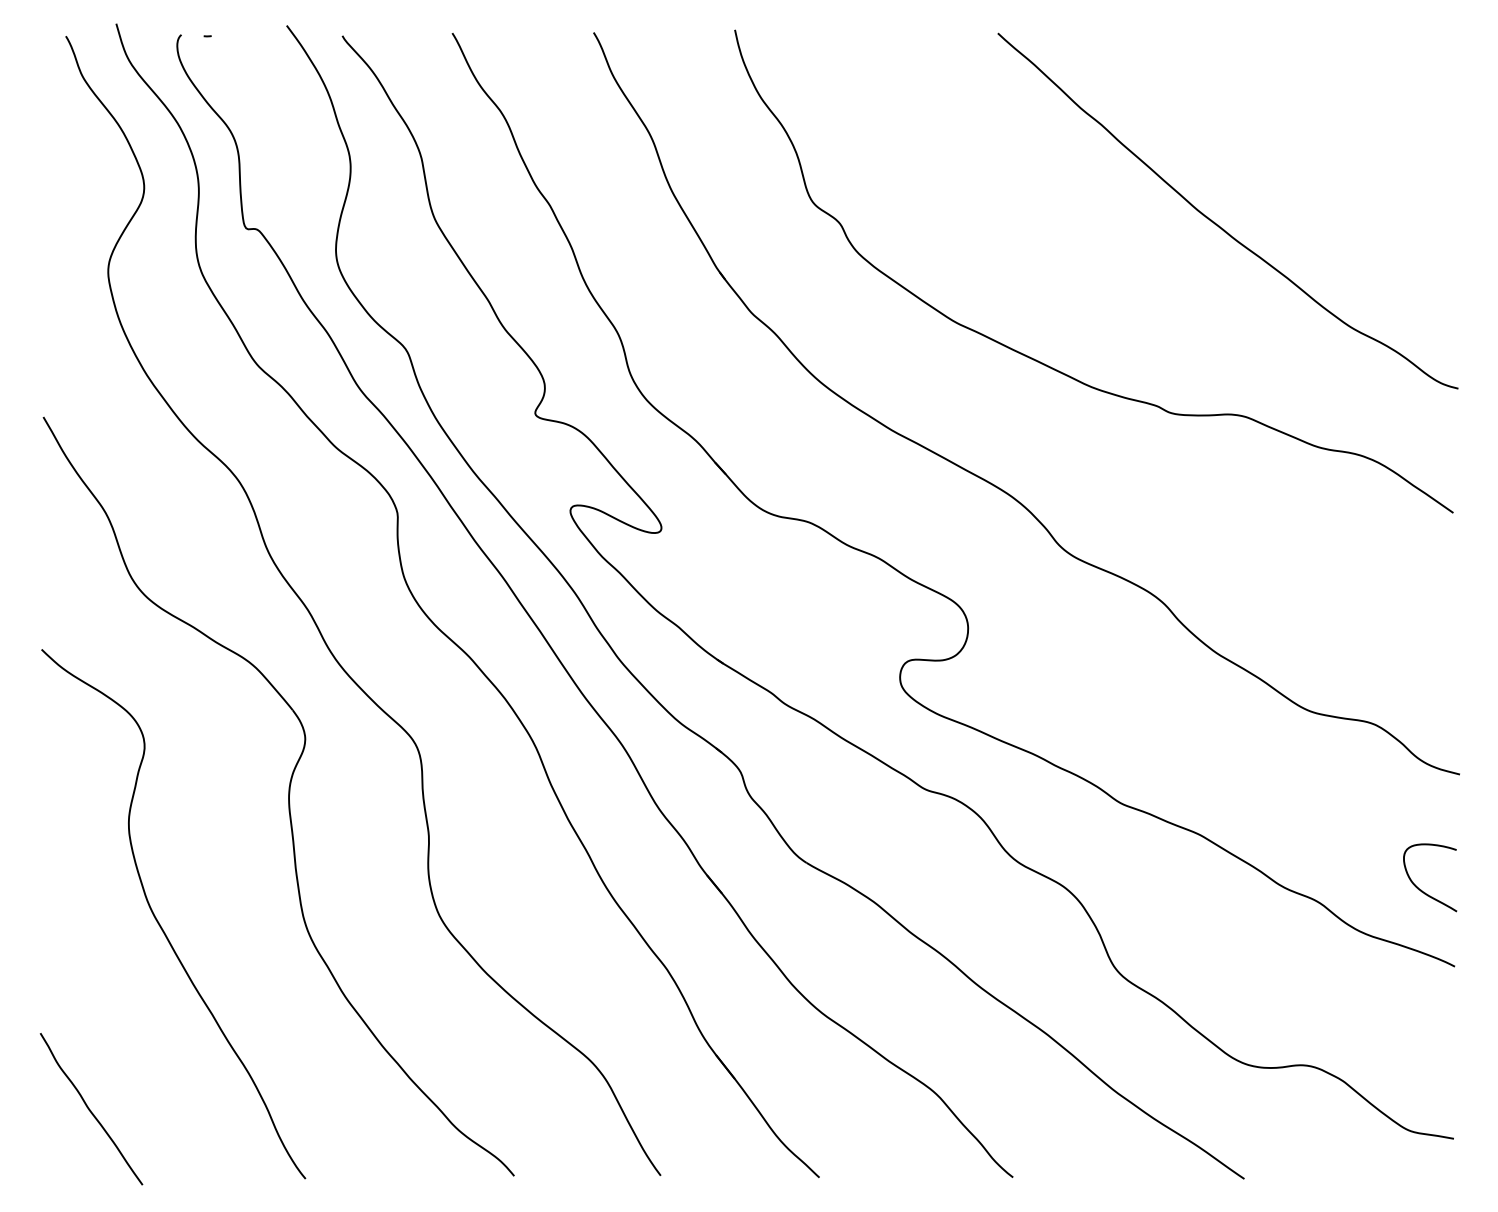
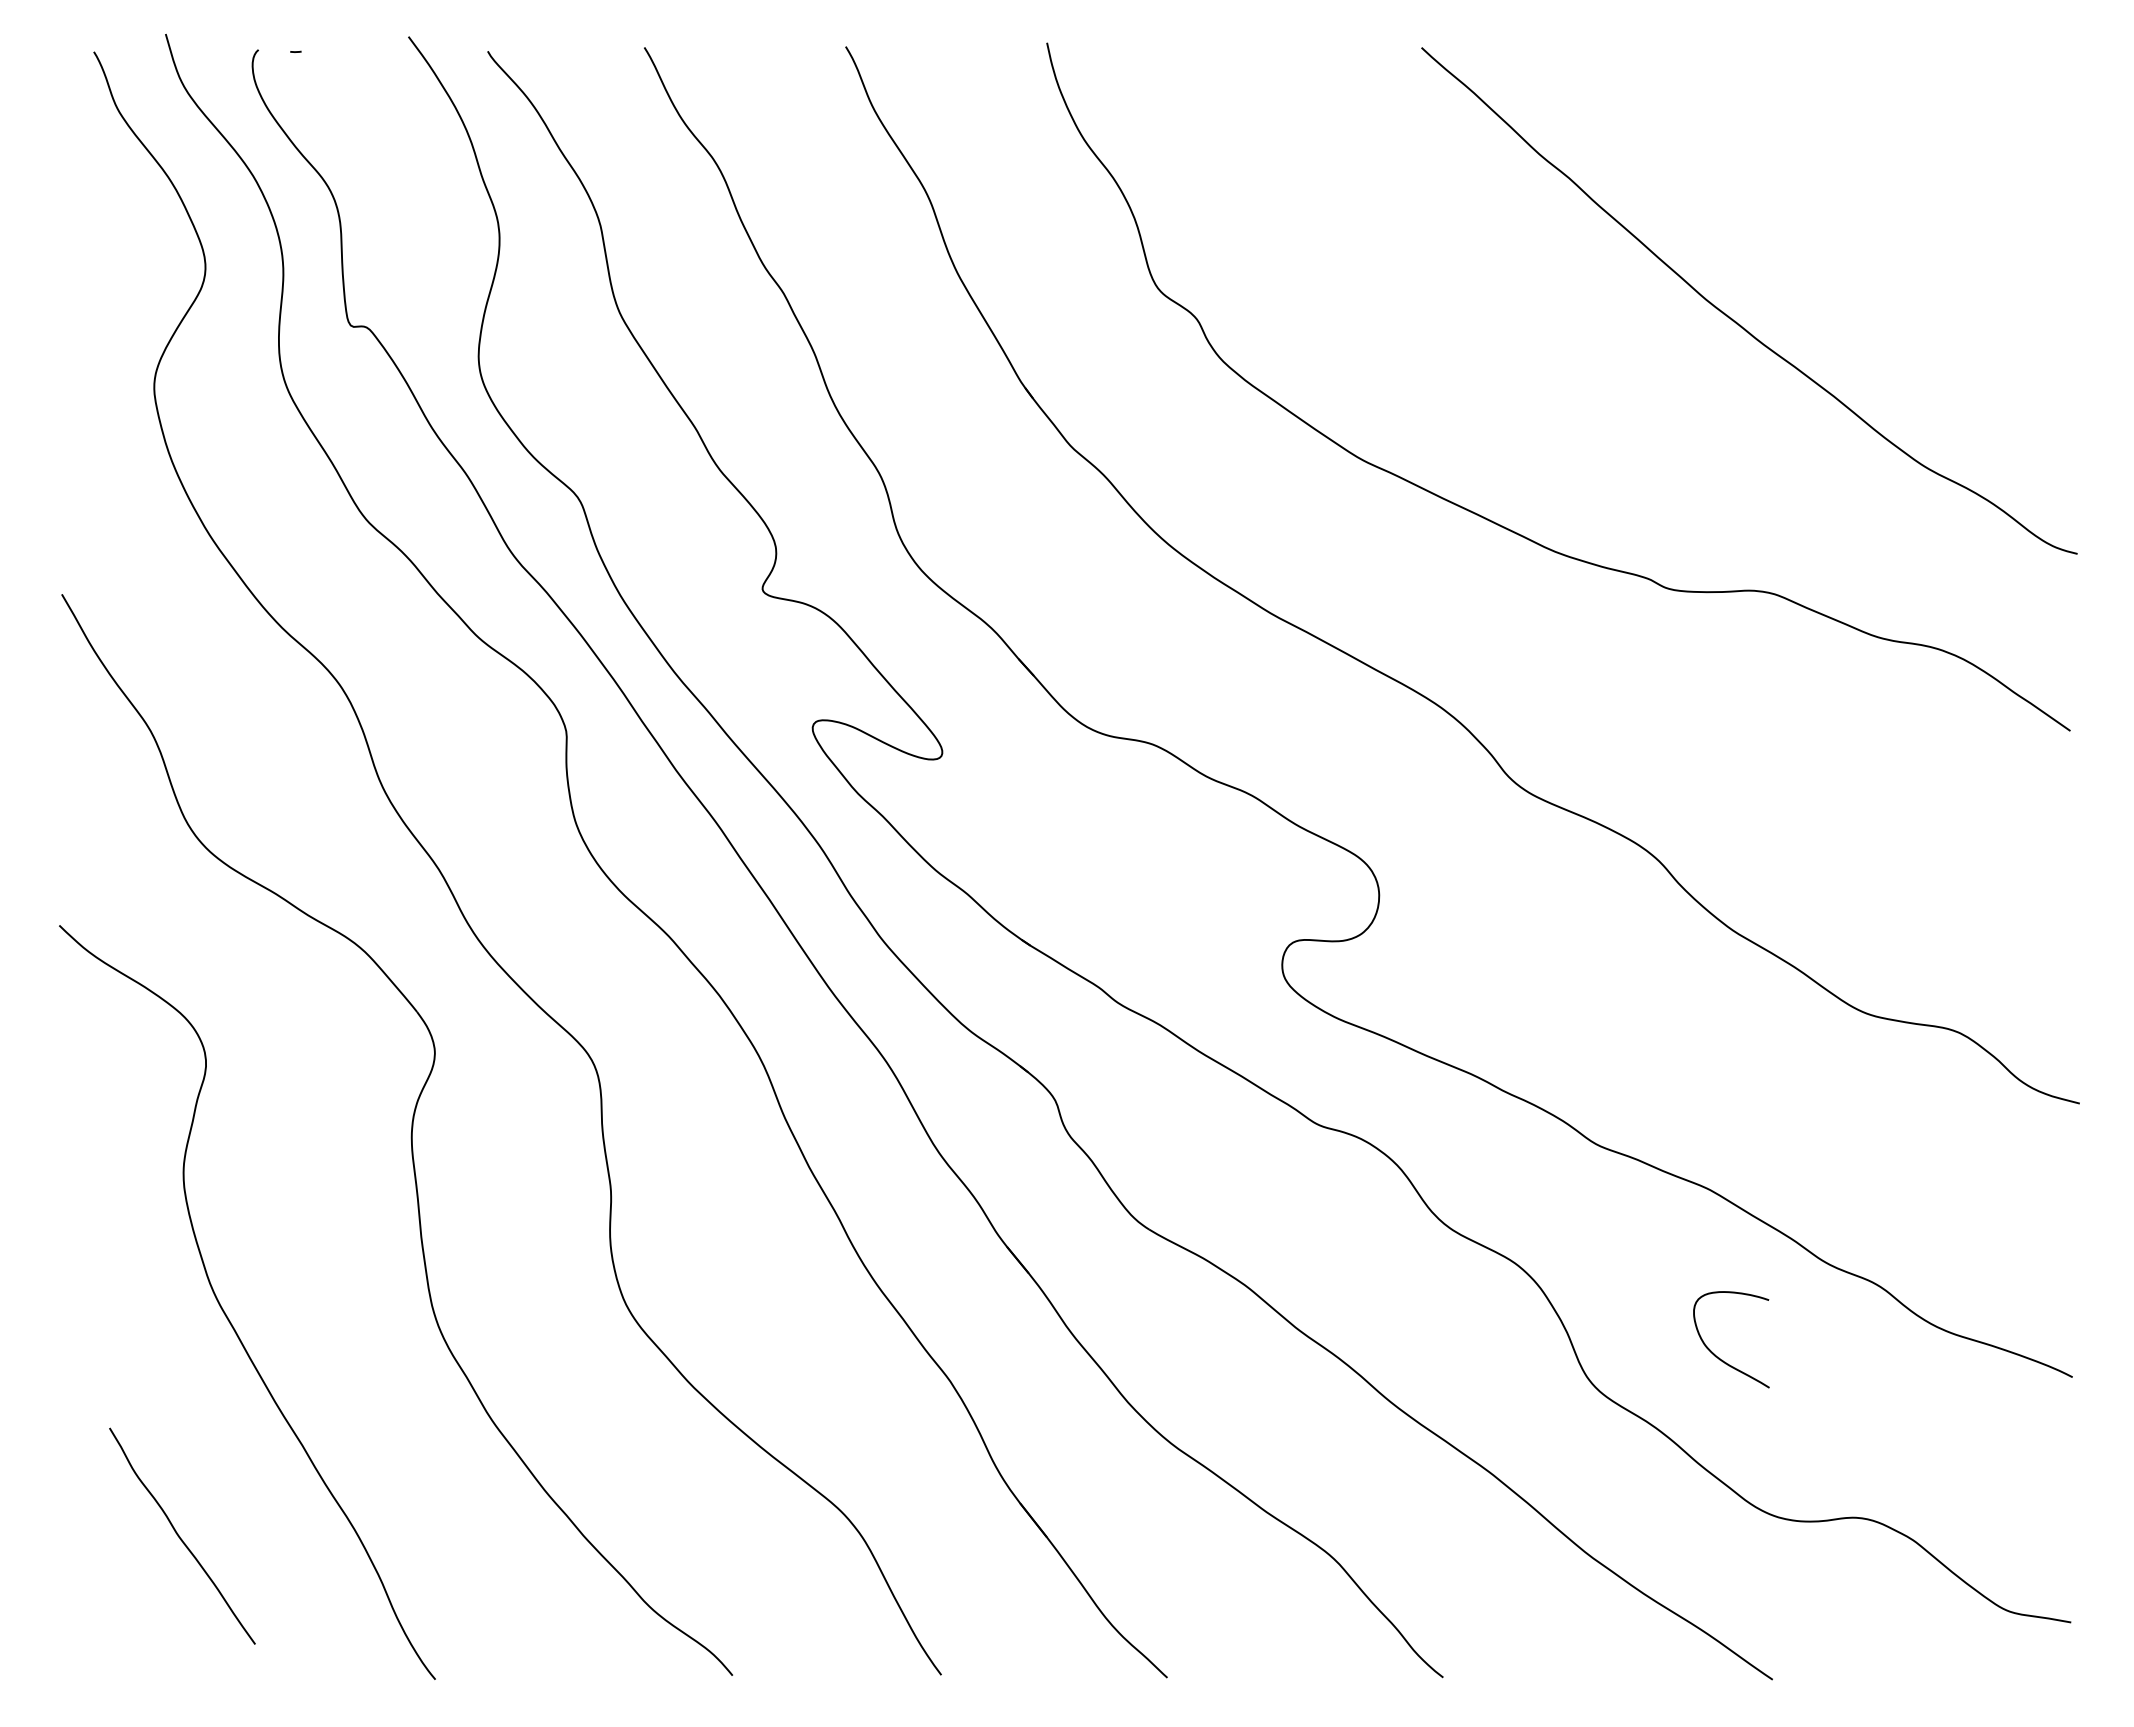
curve: (1421, 890) -> (1719, 1357), moved
curve: (90, 1109) -> (180, 1536), moved

